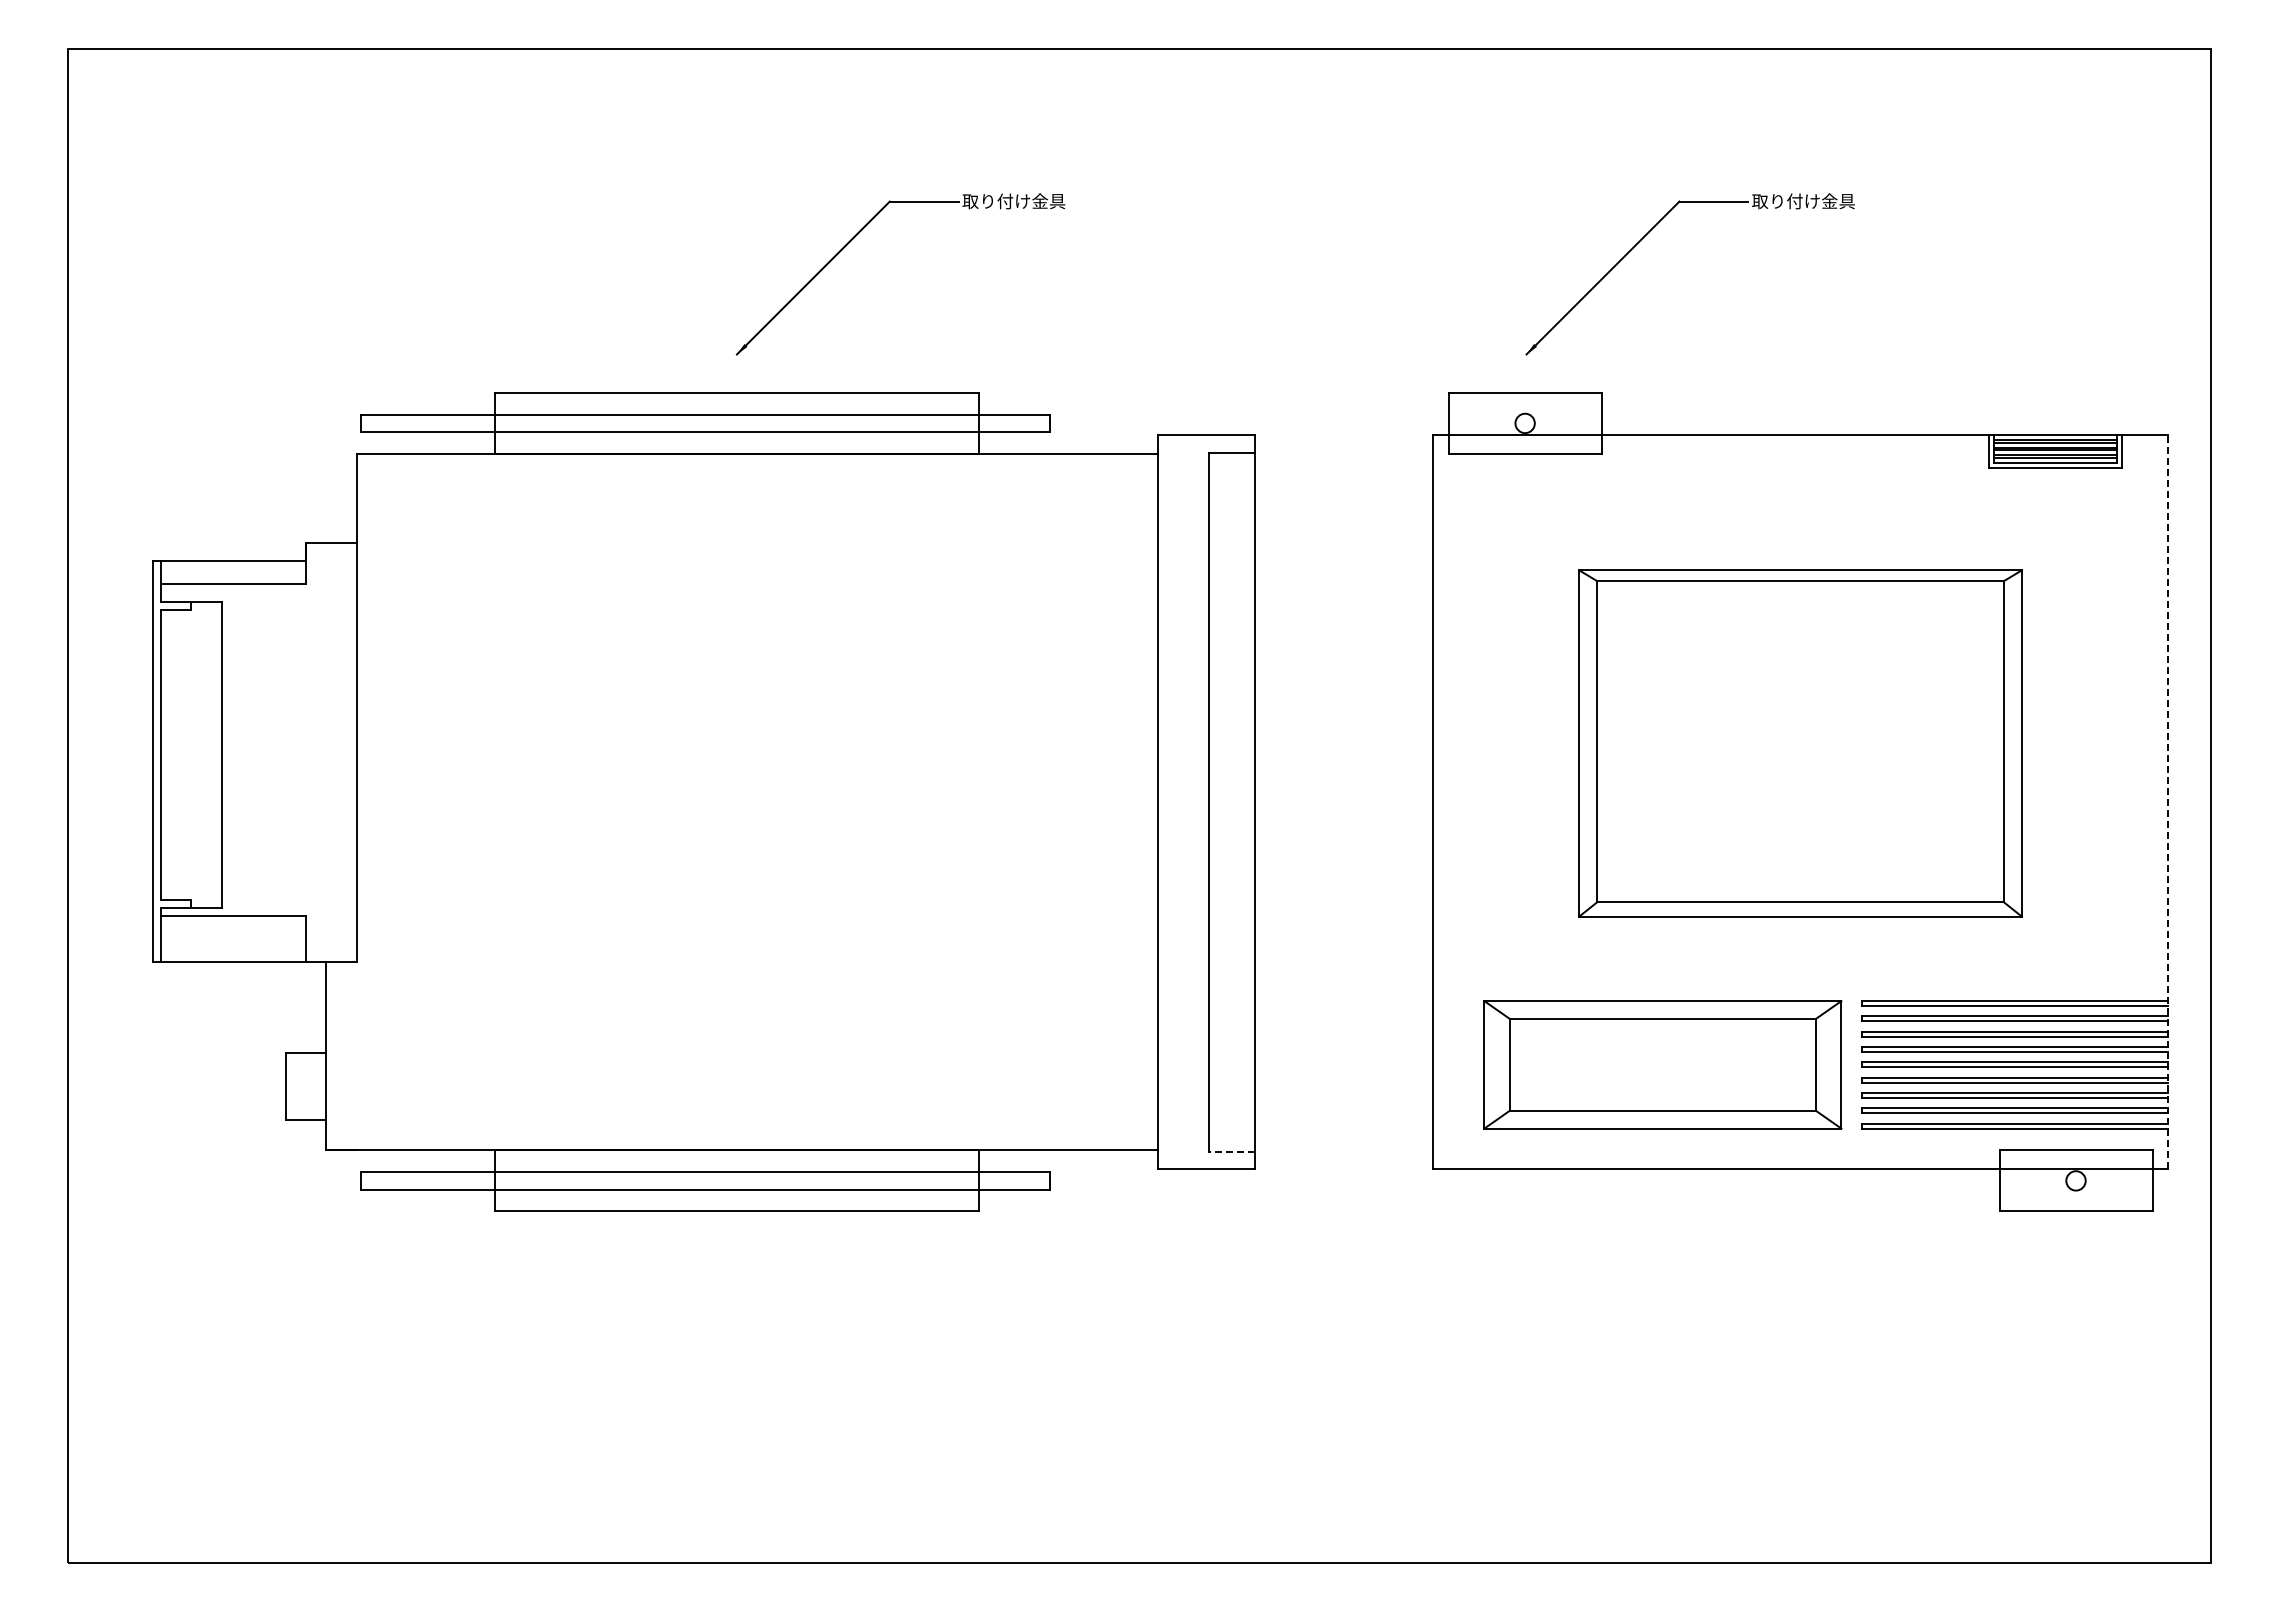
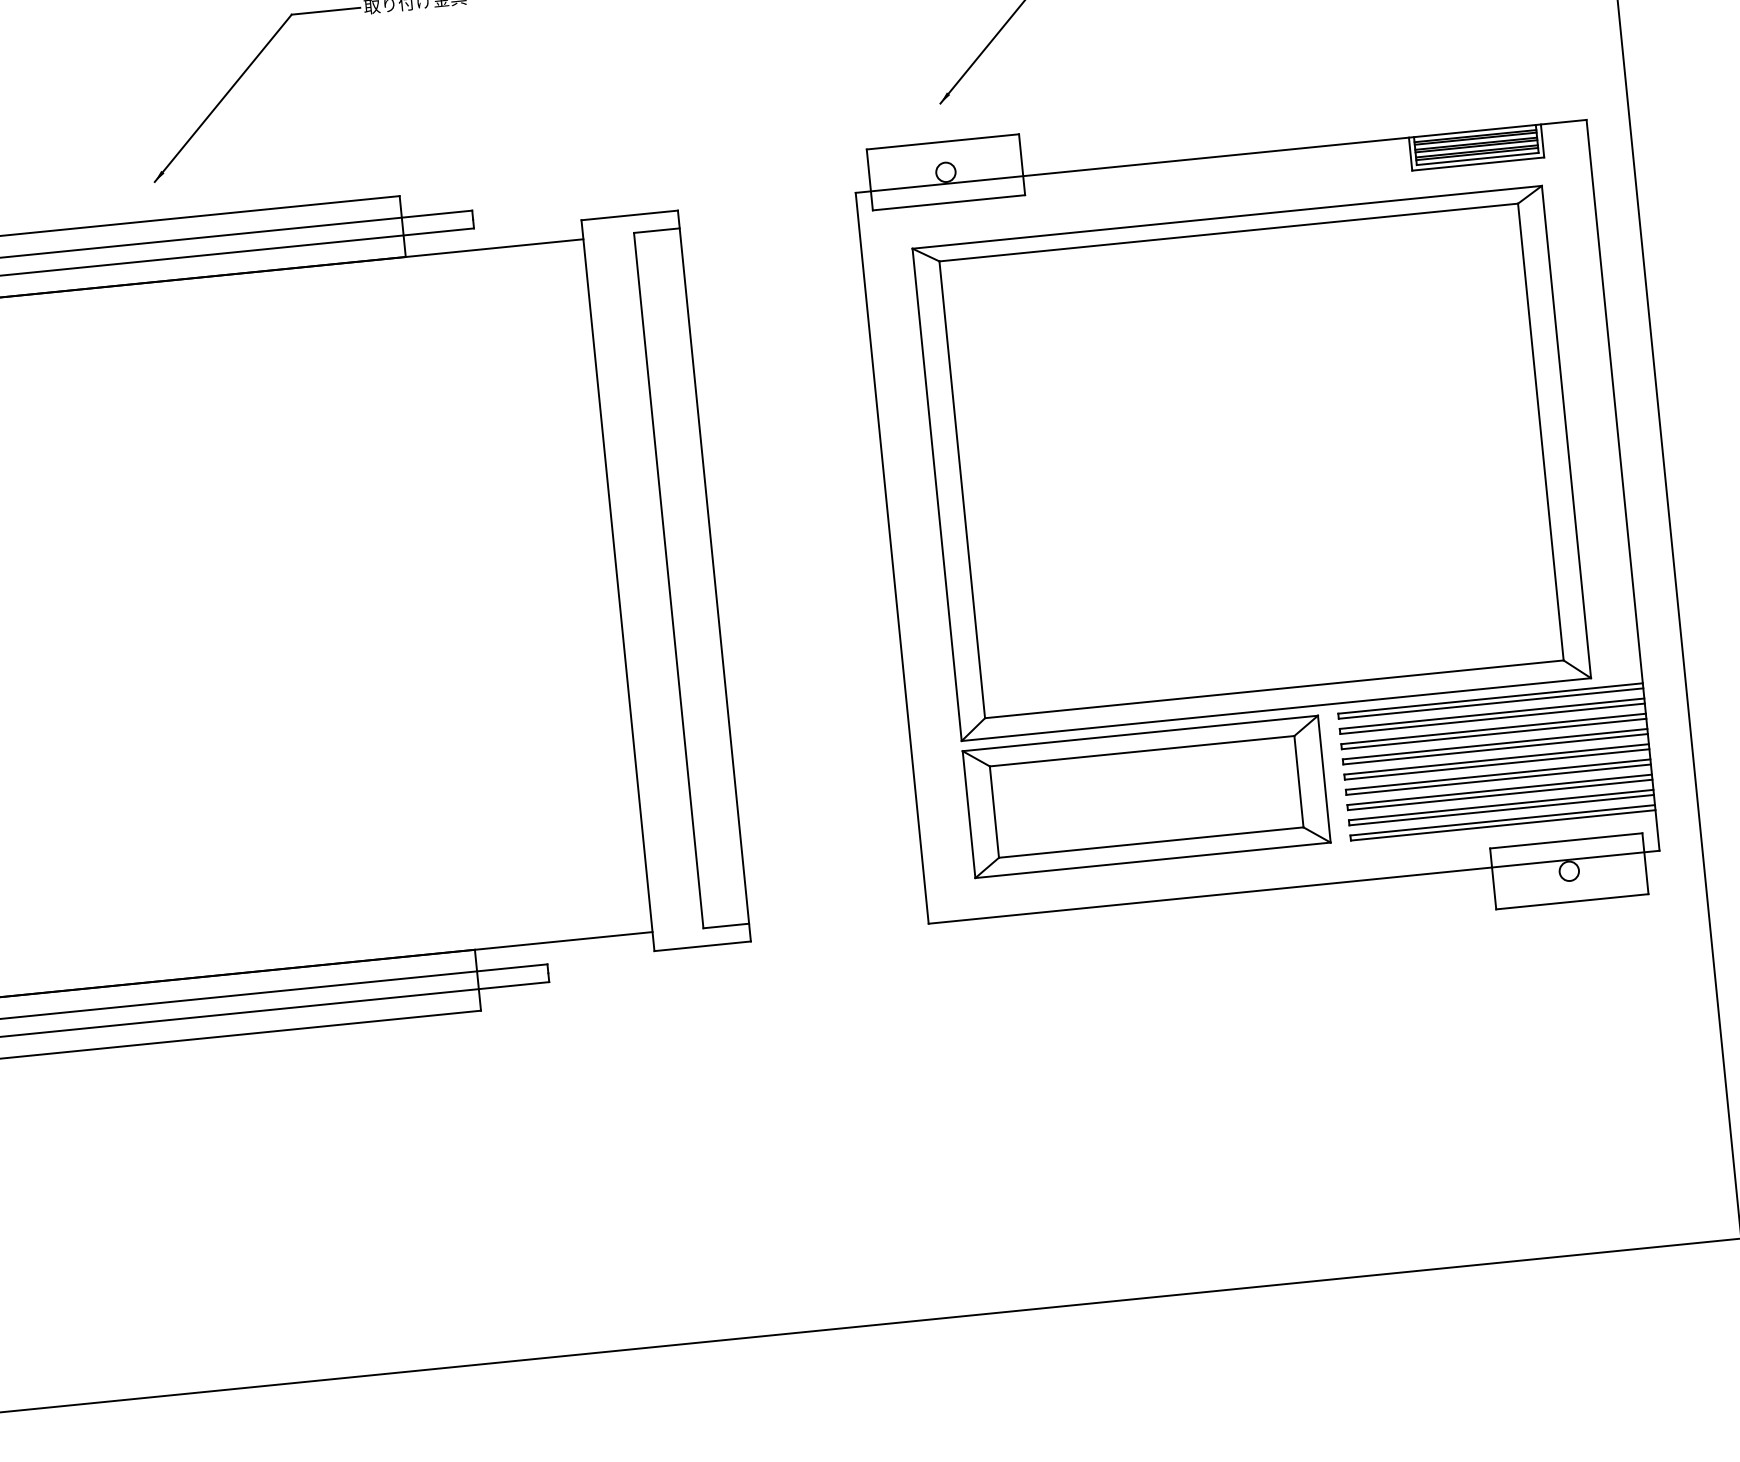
part: (1800, 743) -> (1251, 463), size x1.43
line: (2167, 801) -> (1622, 484), dashed -> solid
line: (1231, 1151) -> (726, 925), dashed -> solid

